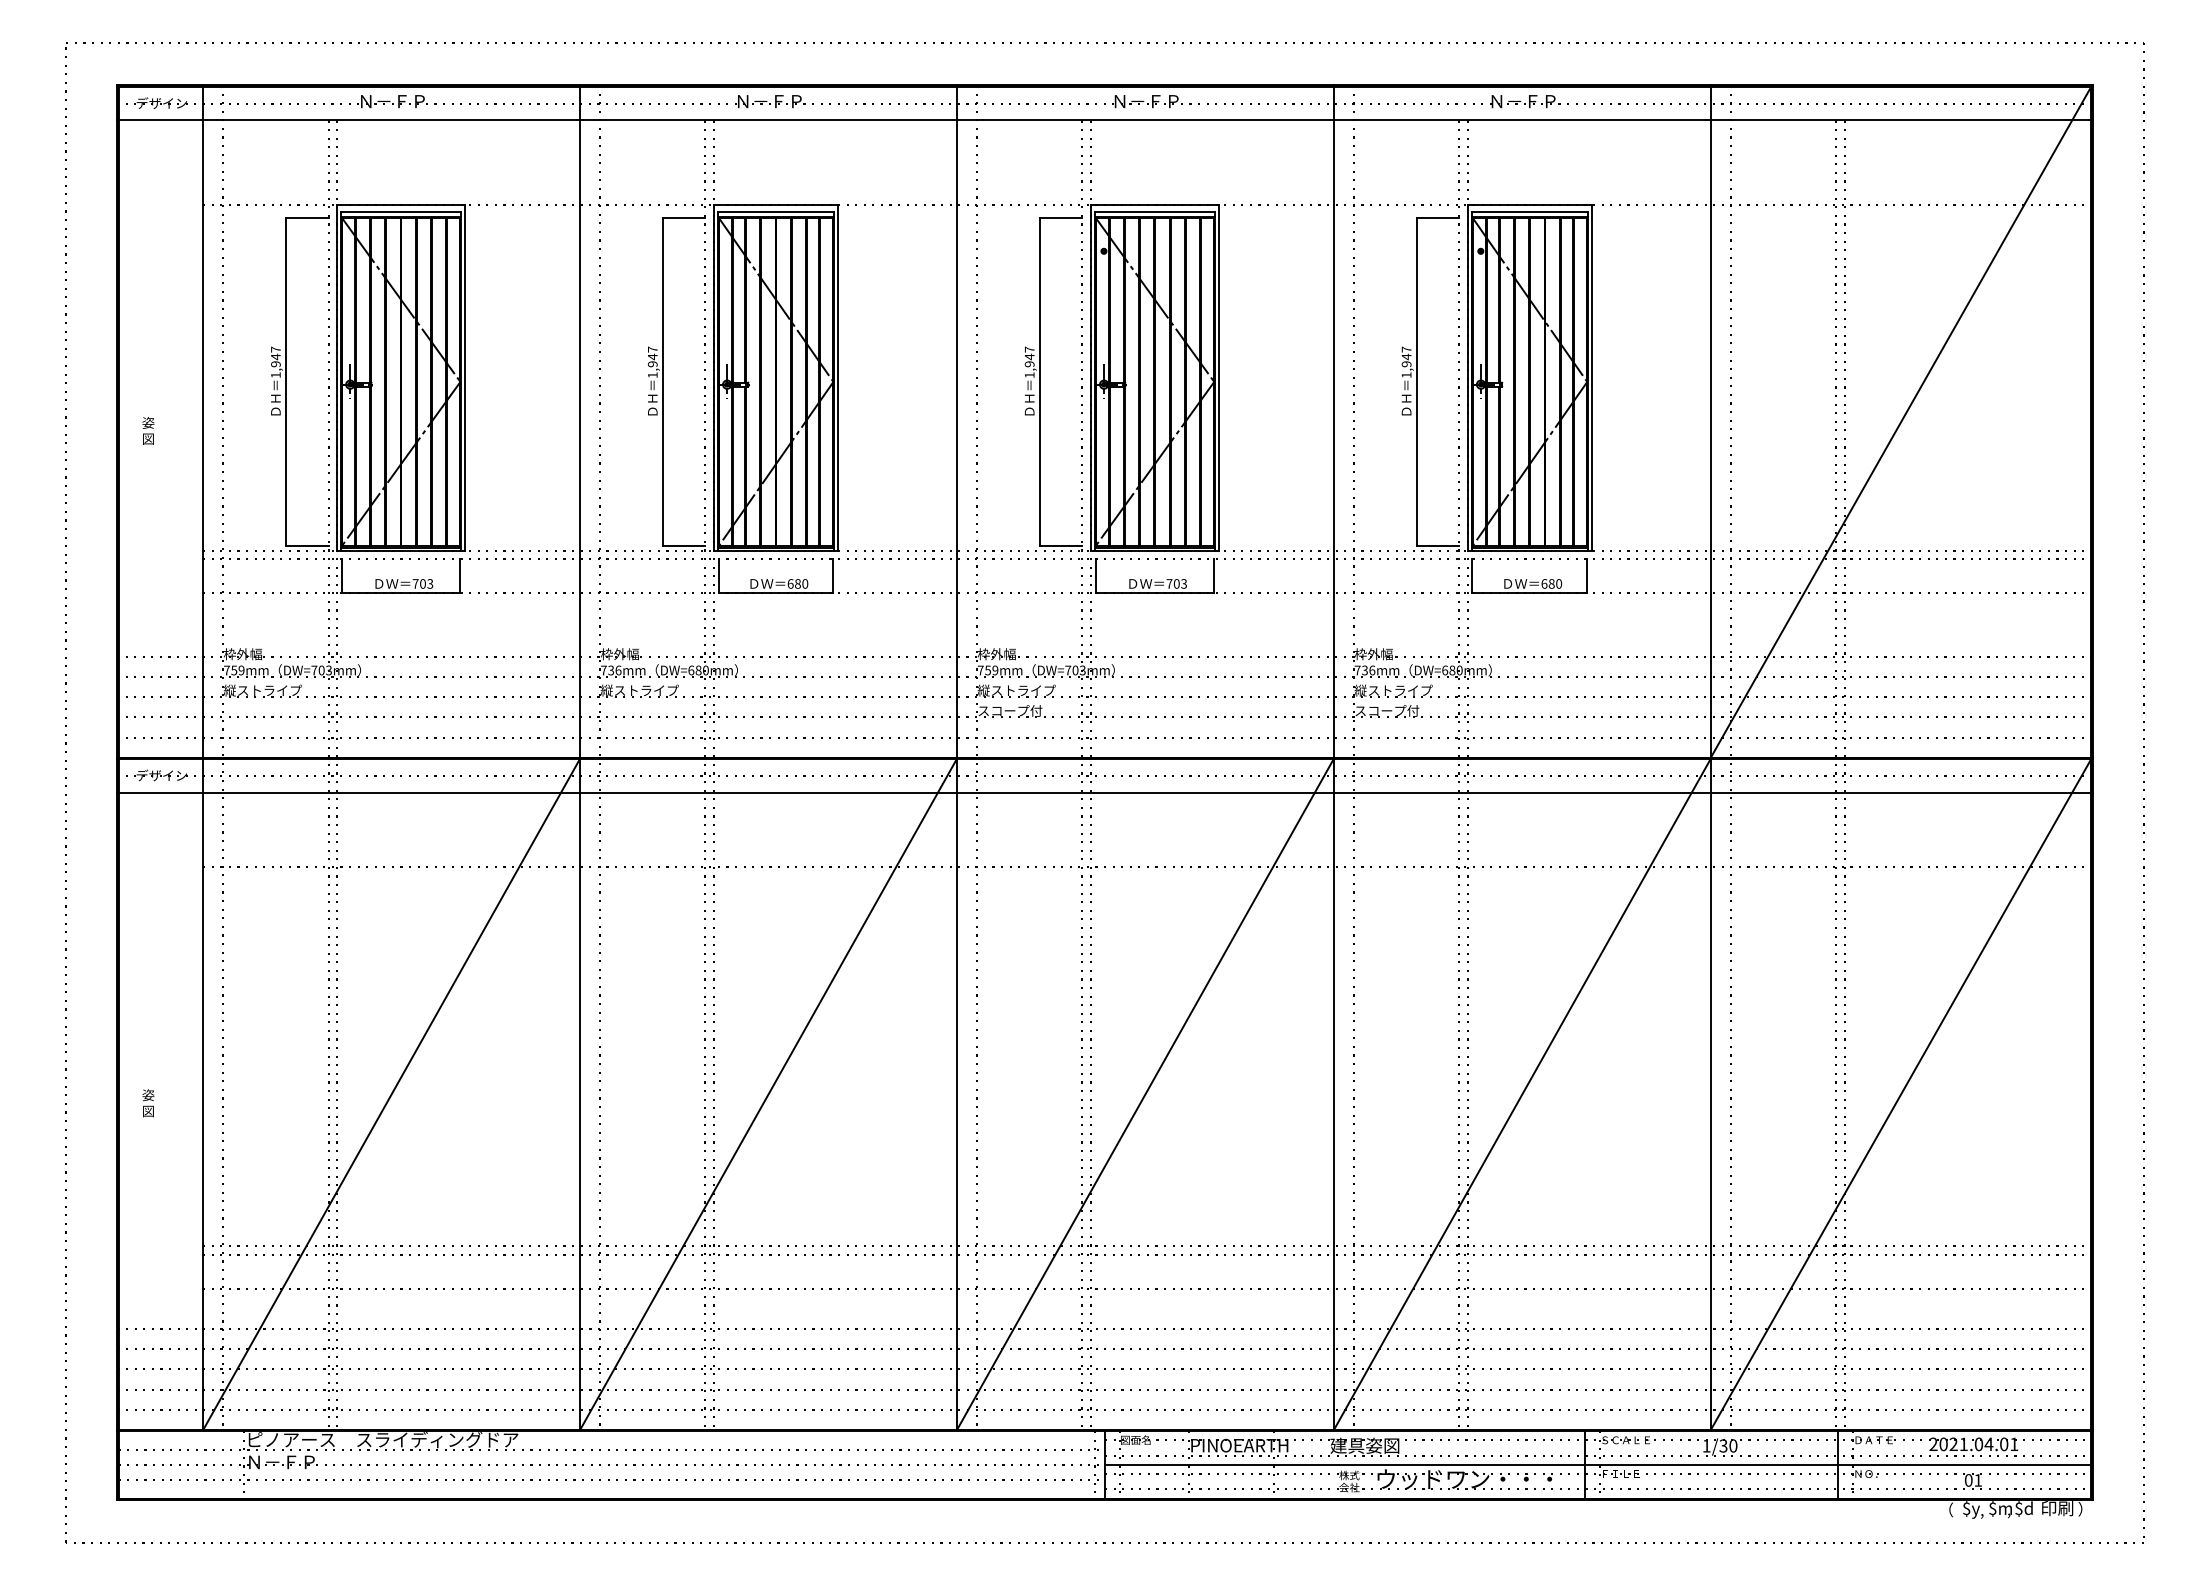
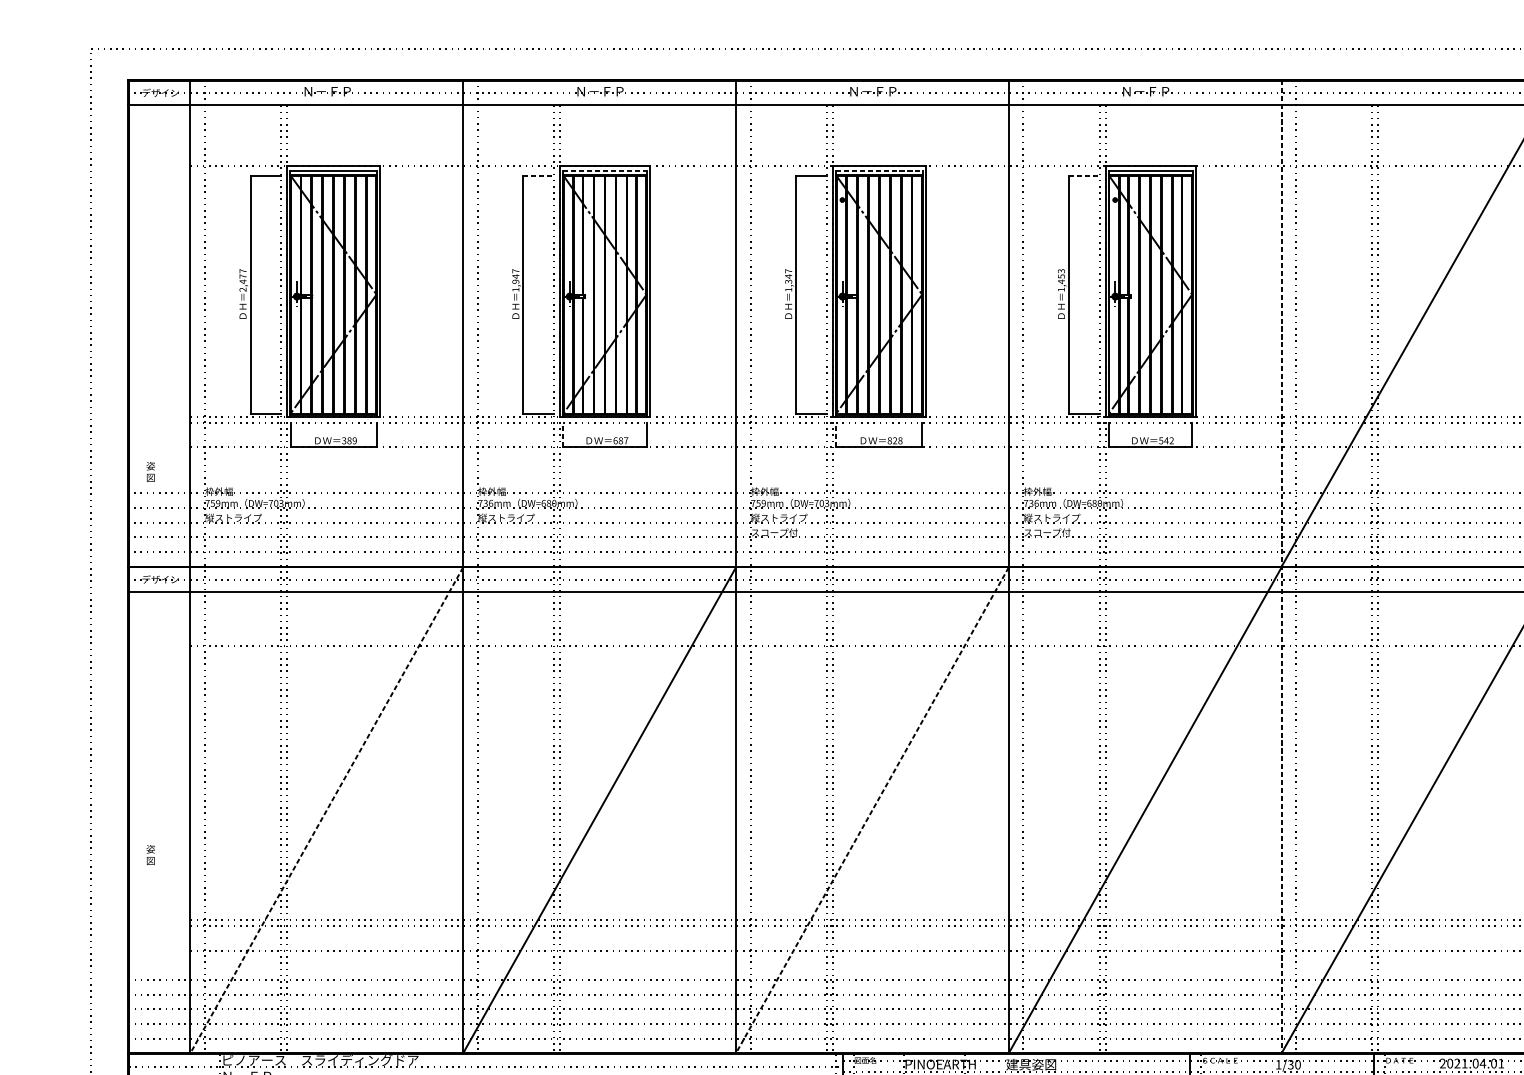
line: (776, 211) -> (605, 171), solid -> dashed
line: (1155, 211) -> (879, 171), solid -> dashed
line: (684, 217) -> (538, 175), solid -> dashed
line: (1438, 217) -> (1084, 175), solid -> dashed
text: (1406, 356) -> (1061, 276), 1,947 -> 1,453
text: (1029, 364) -> (788, 281), 1,947 -> 1,347
text: (275, 365) -> (242, 282), 1,947 -> 2,477
text: (148, 430) -> (150, 471), moved
line: (718, 575) -> (563, 434), solid -> dashed
line: (1095, 575) -> (836, 434), solid -> dashed
text: (422, 583) -> (349, 440), 703 -> 389
text: (805, 583) -> (626, 440), 680 -> 687
text: (1176, 583) -> (894, 440), 703 -> 828
text: (1551, 583) -> (1166, 440), 680 -> 542
line: (1710, 757) -> (1281, 566), solid -> dashed
line: (391, 1094) -> (326, 810), solid -> dashed
line: (1145, 1094) -> (872, 810), solid -> dashed
text: (148, 1103) -> (150, 855), moved

